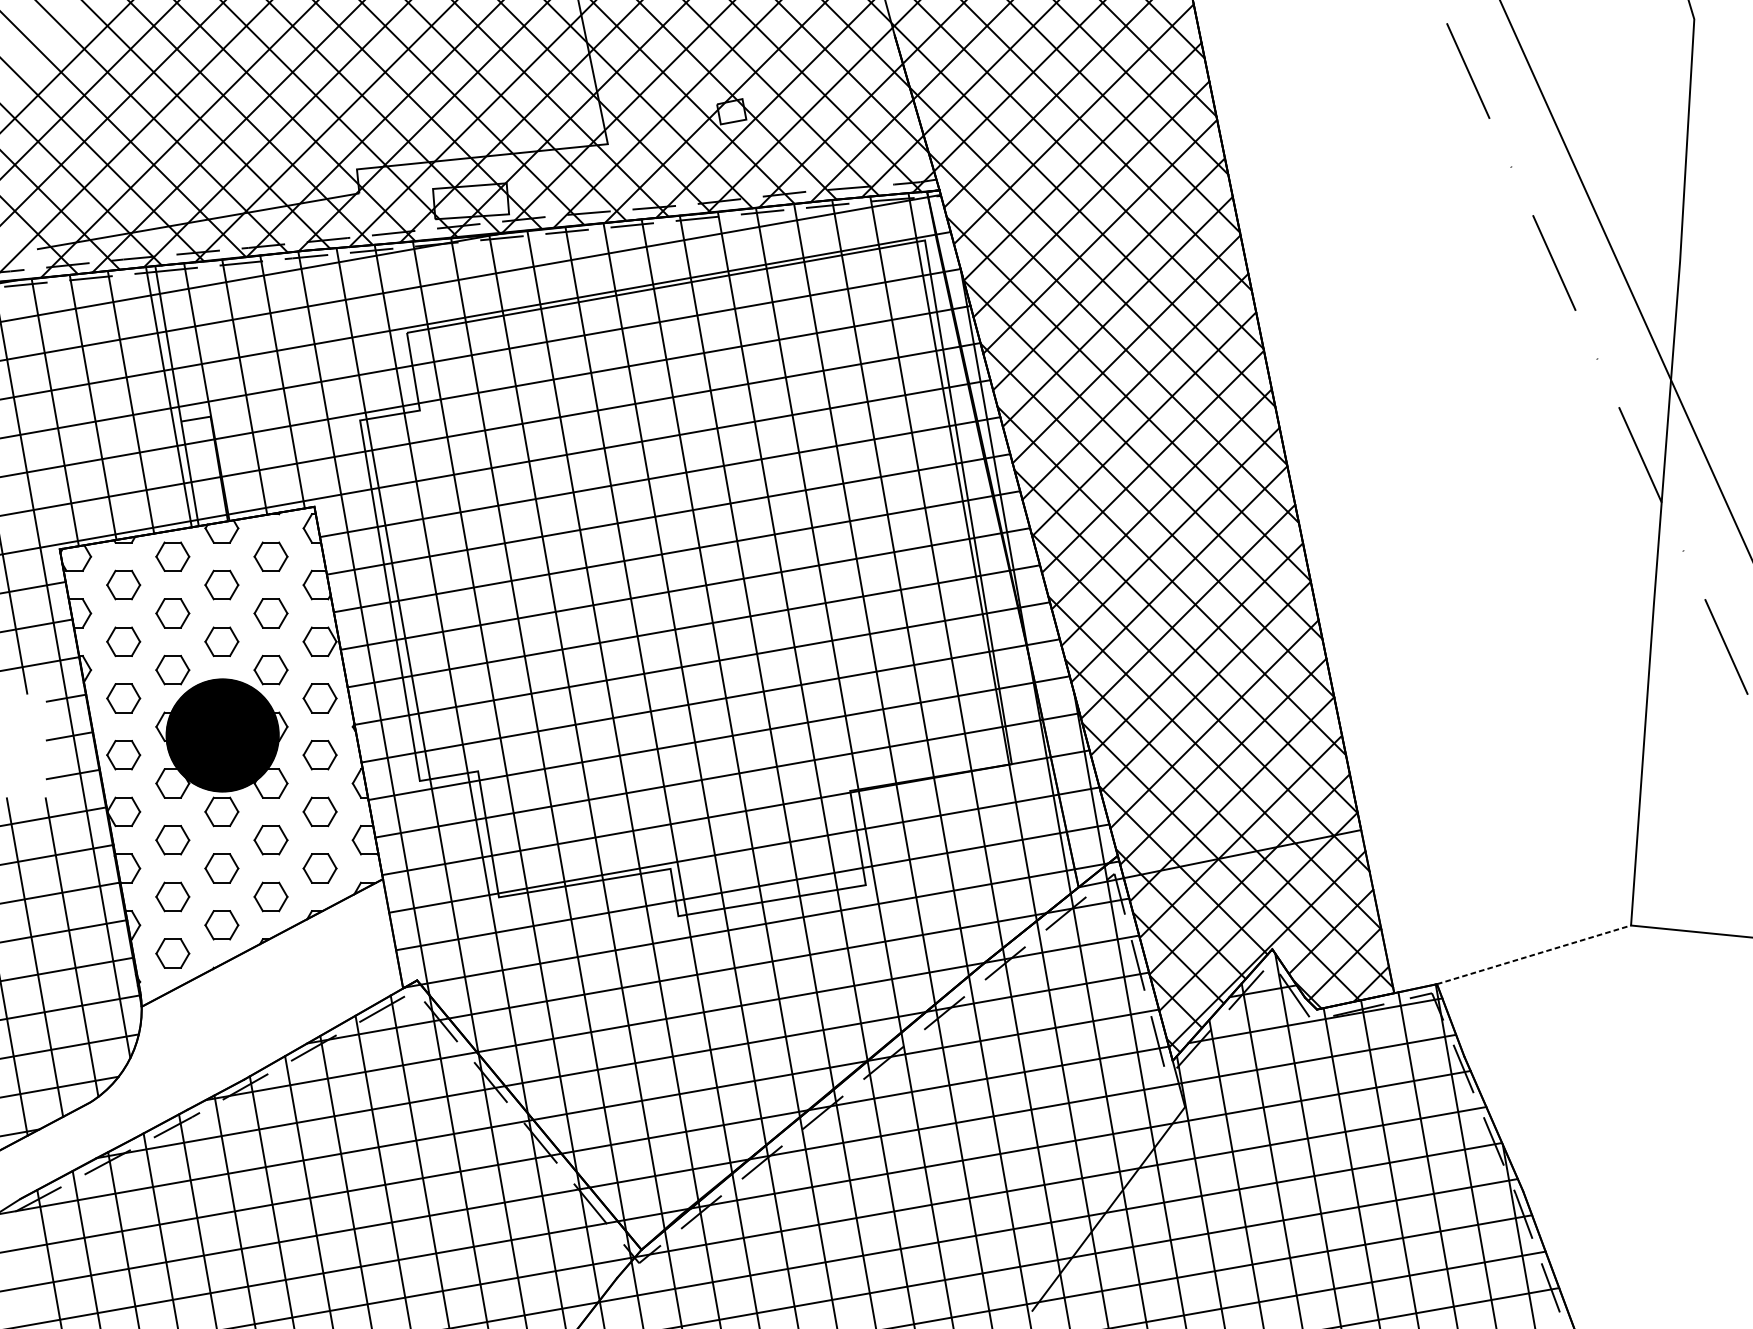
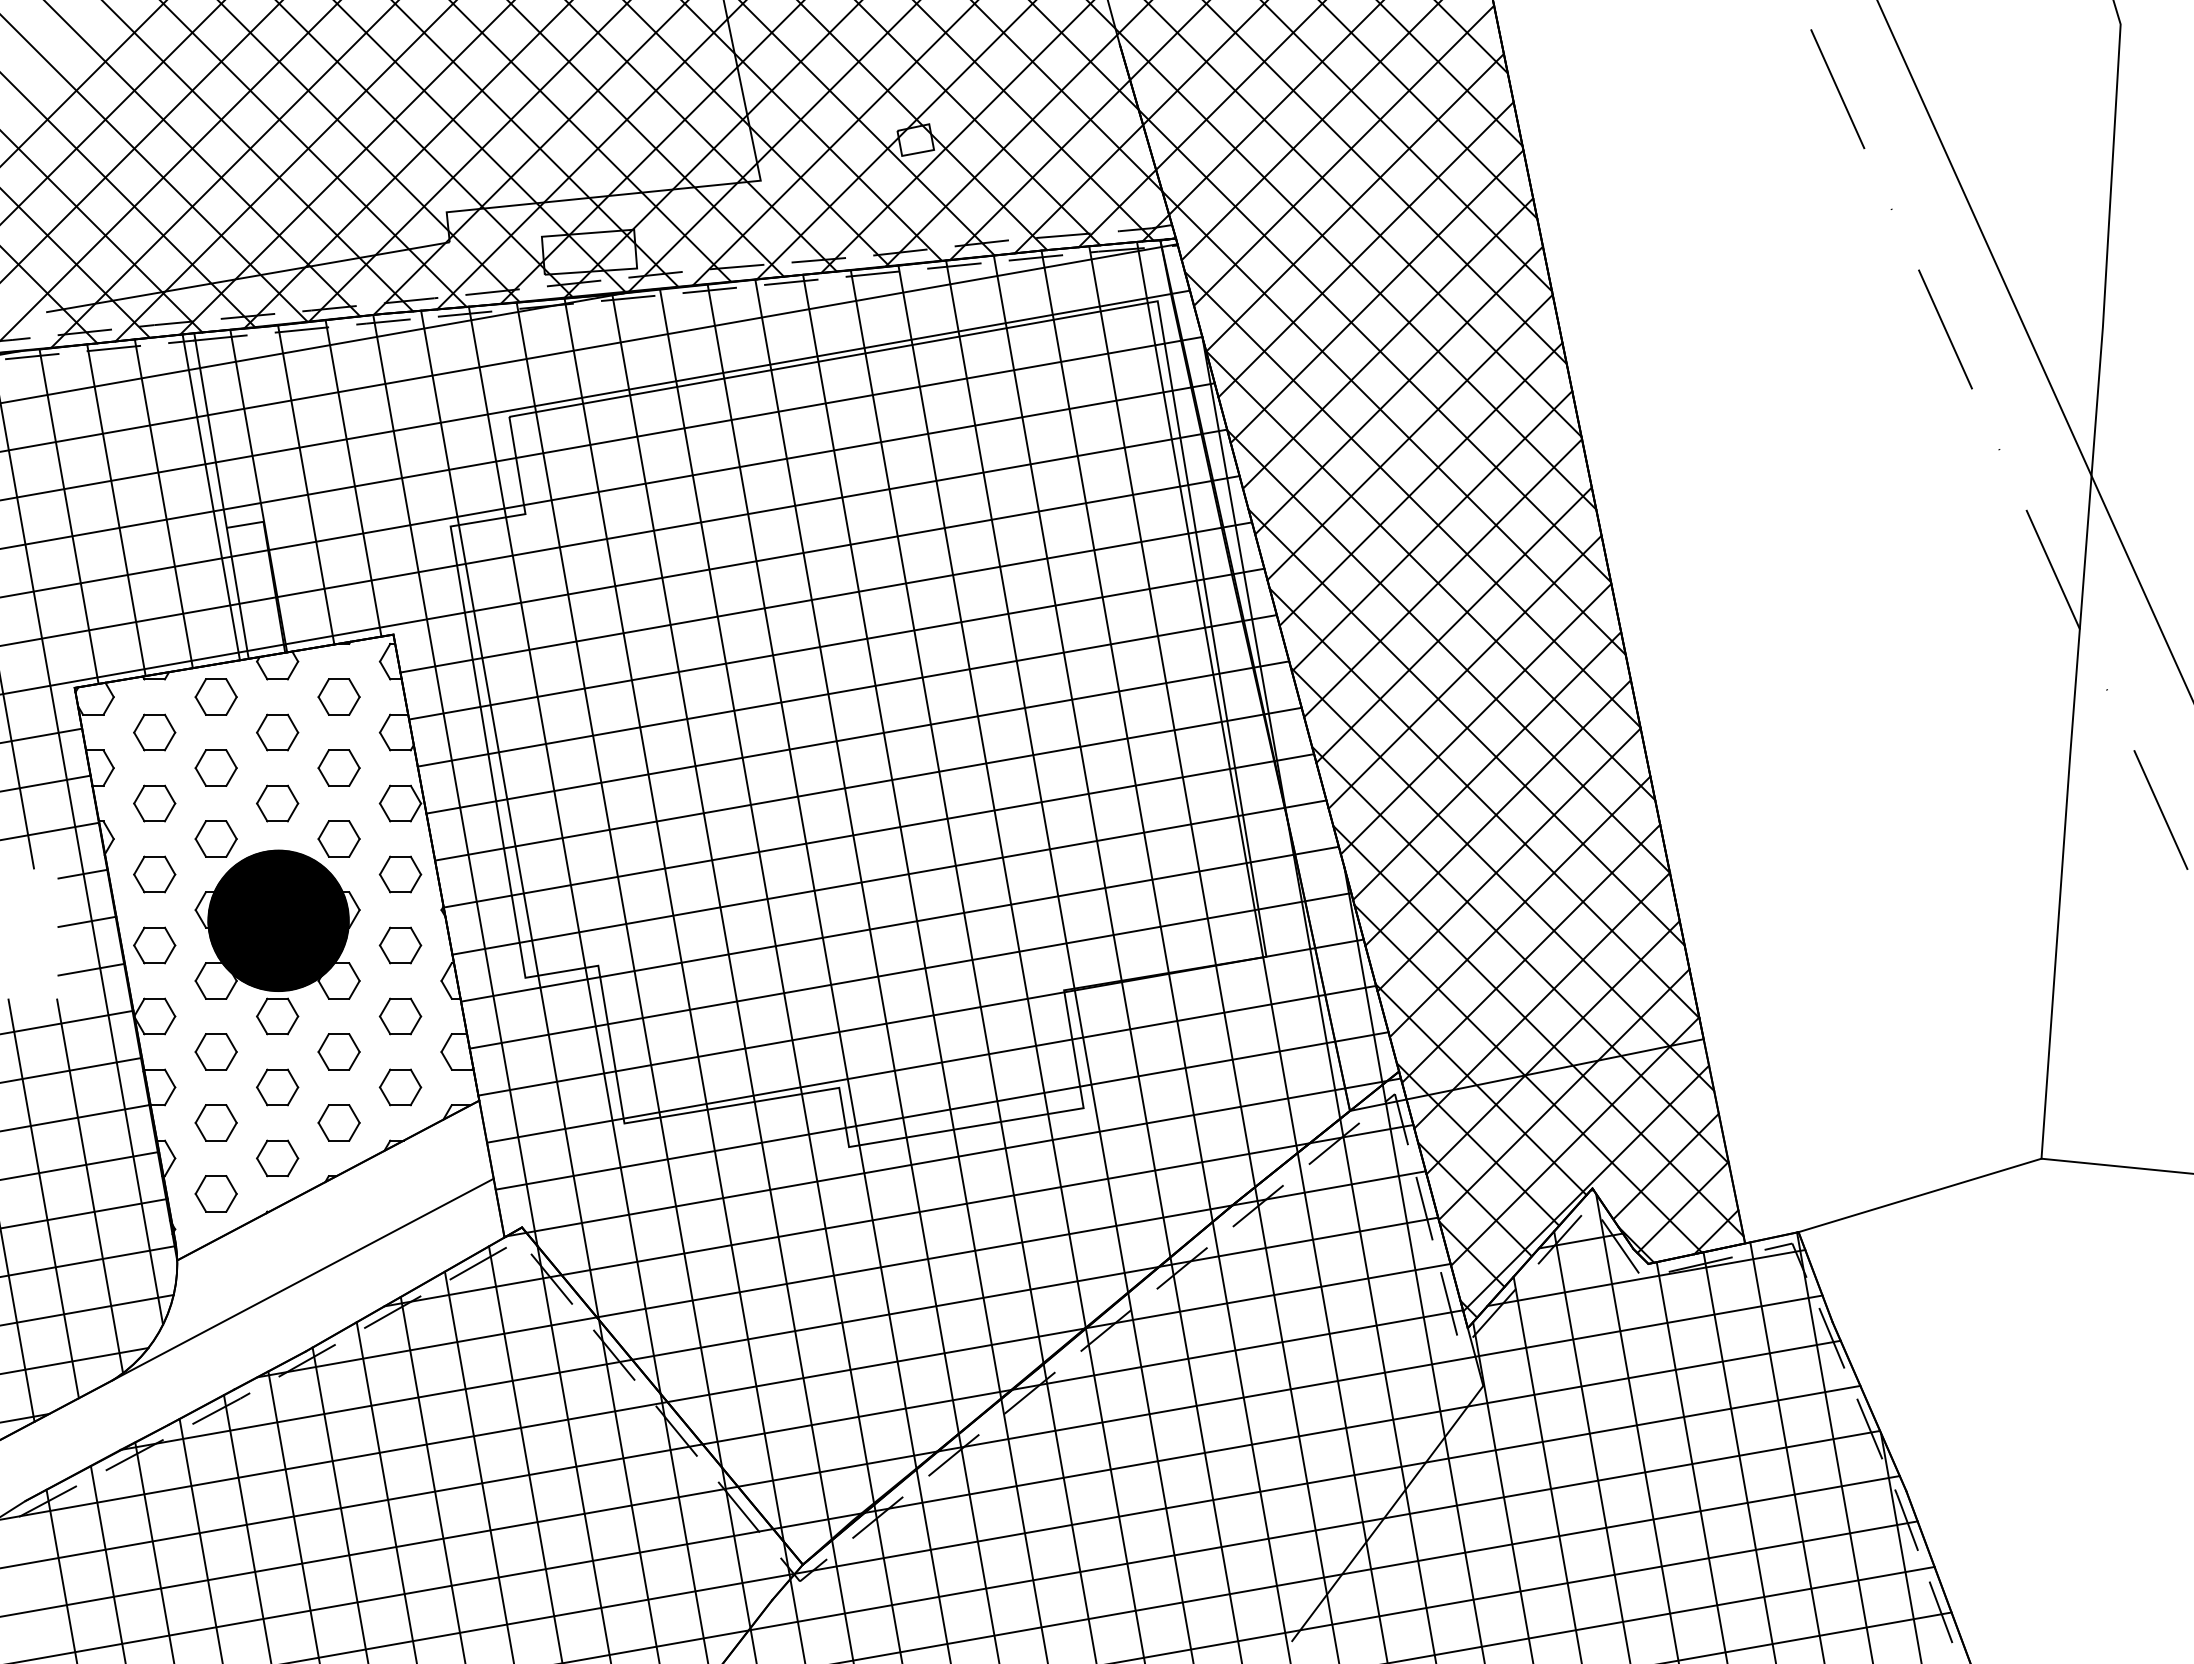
line: (1534, 954) -> (1920, 1195), dashed -> solid
line: (241, 1022) -> (302, 1279), added

